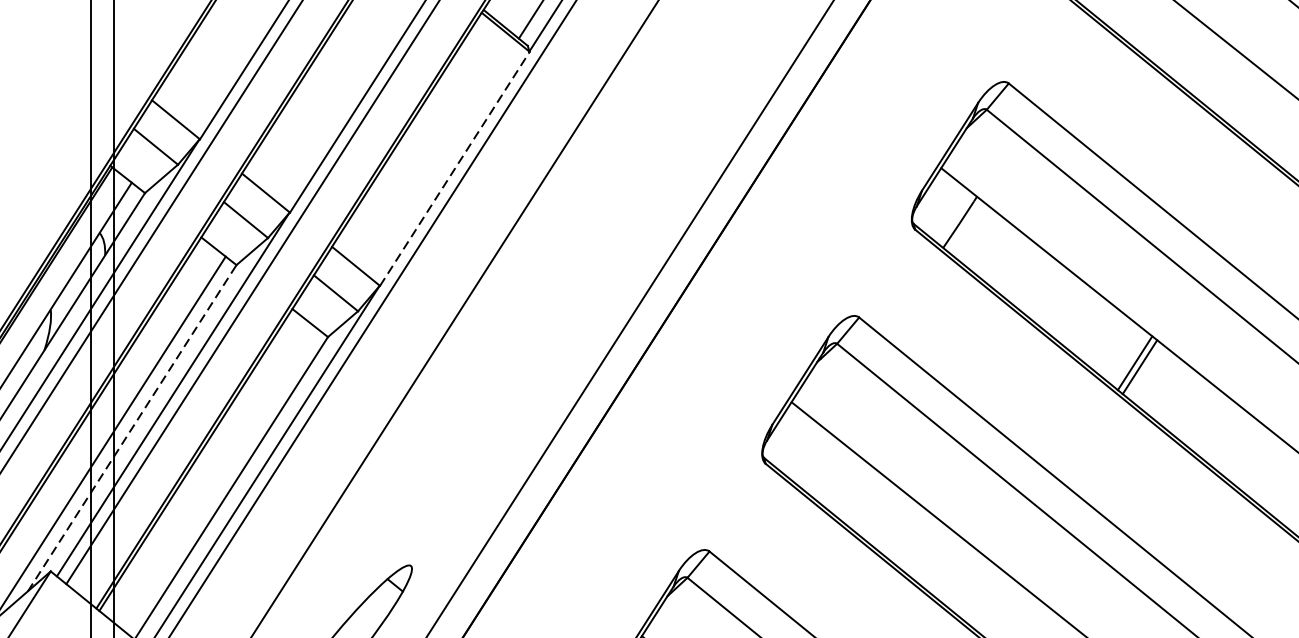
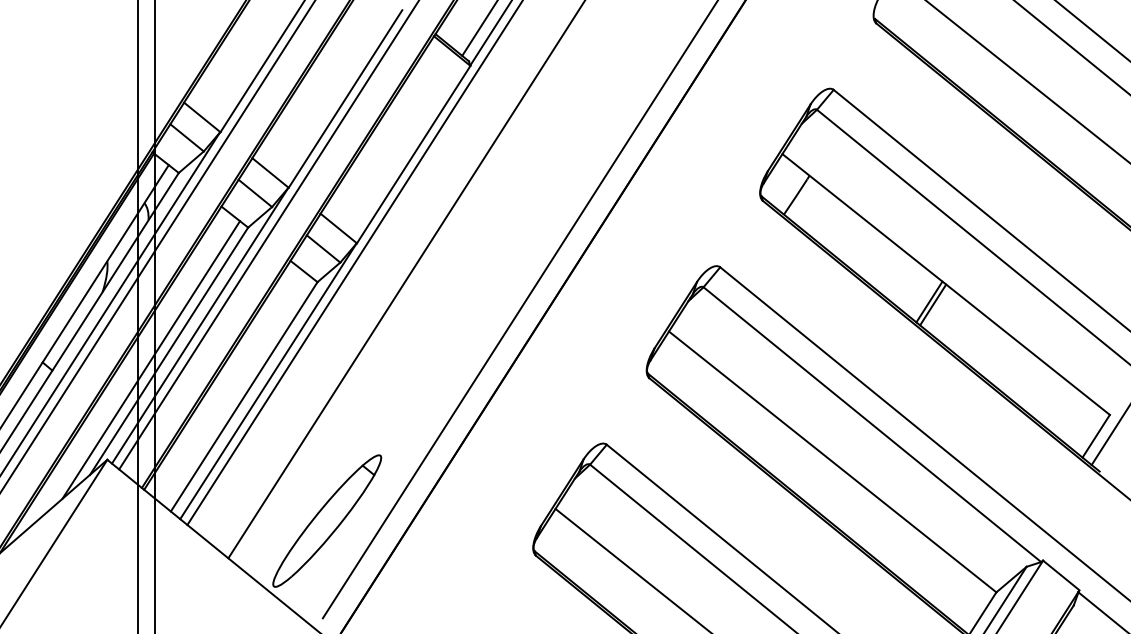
line: (455, 168) -> (414, 154), dashed -> solid
line: (132, 428) -> (169, 351), dashed -> solid

